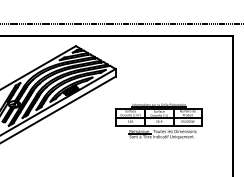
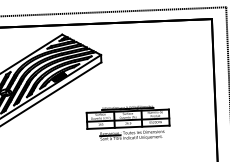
part: (158, 120) -> (127, 122), moved

